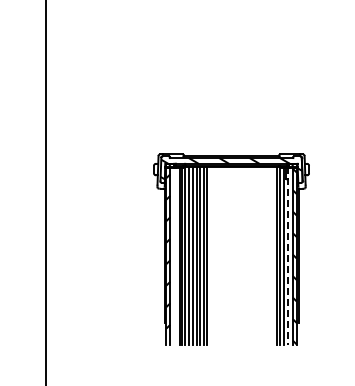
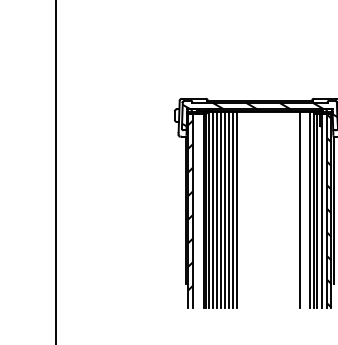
line: (211, 255) -> (237, 210), added
line: (267, 255) -> (299, 210), added
line: (288, 256) -> (322, 211), dashed -> solid

